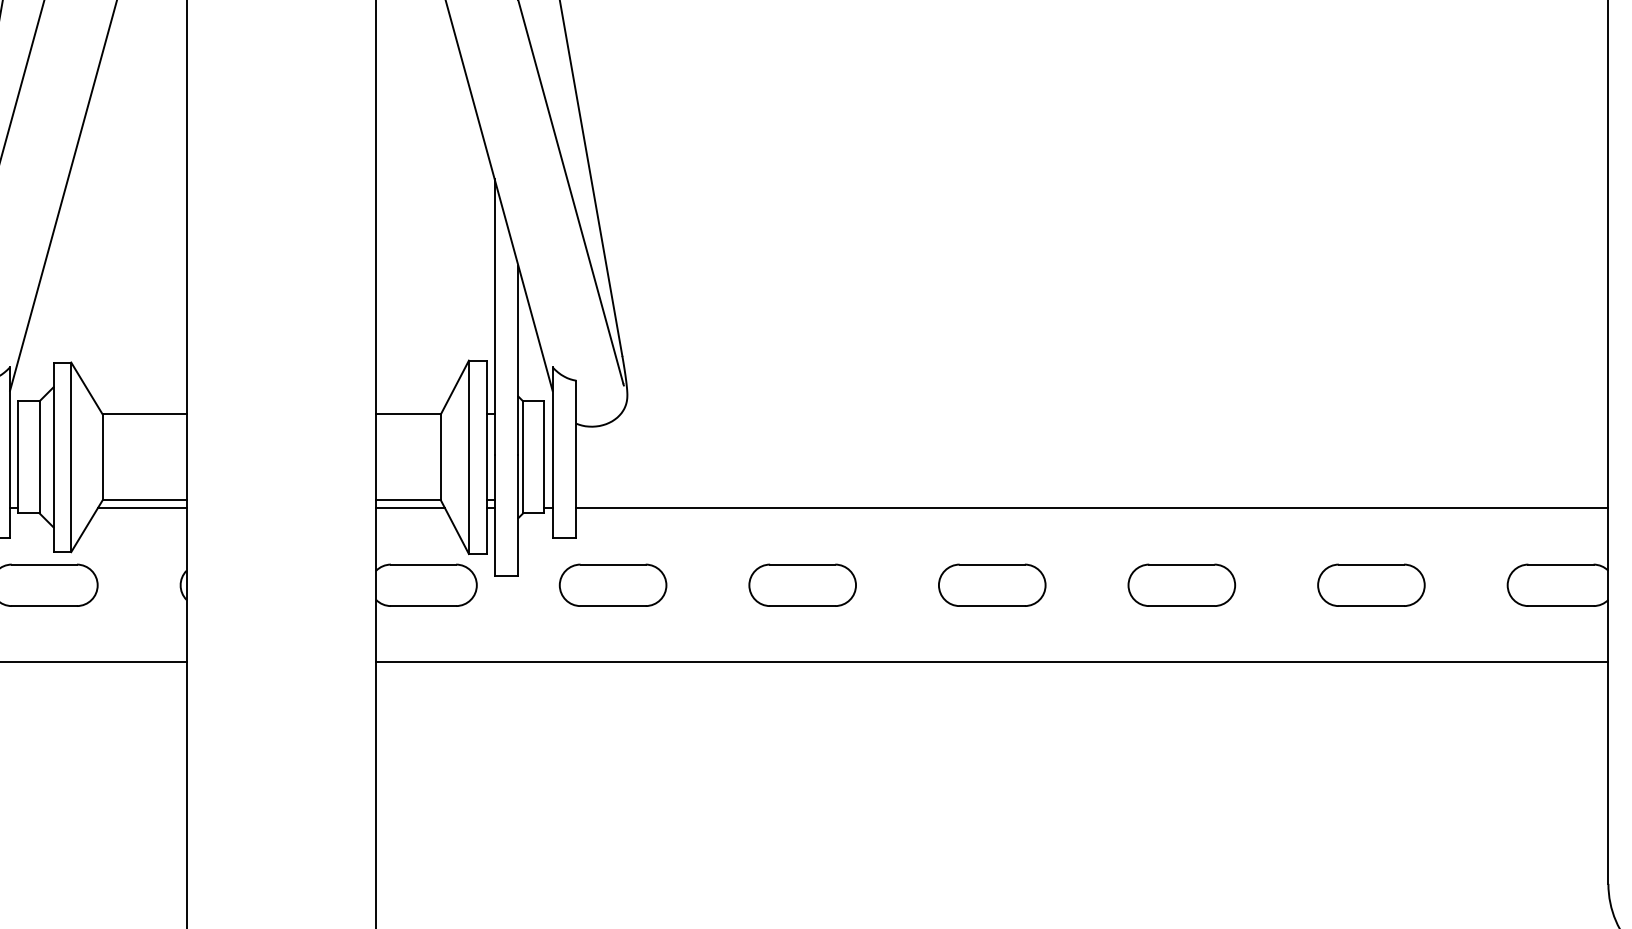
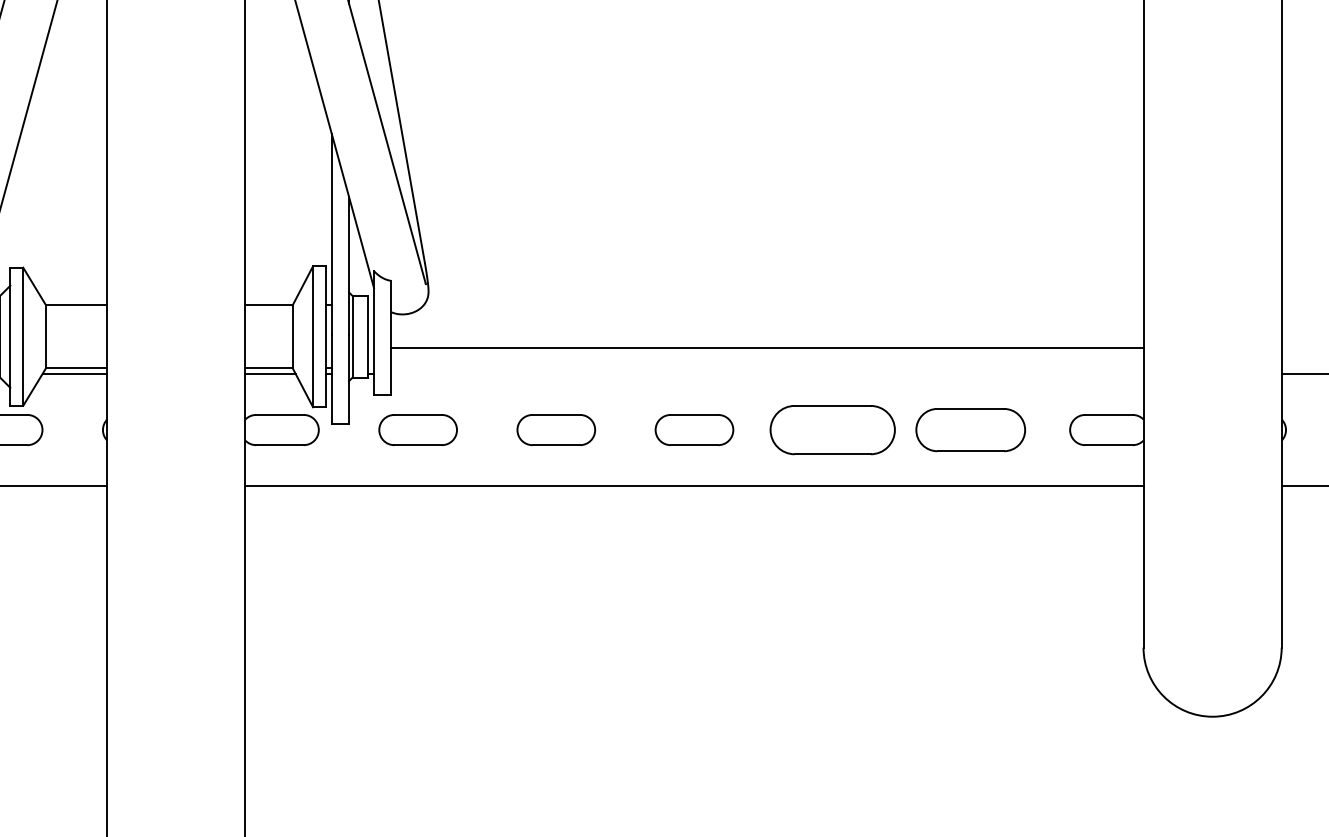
line: (1092, 507) -> (767, 347), moved
part: (1181, 584) -> (832, 429), size x1.6
part: (1370, 584) -> (970, 429), size x1.4

